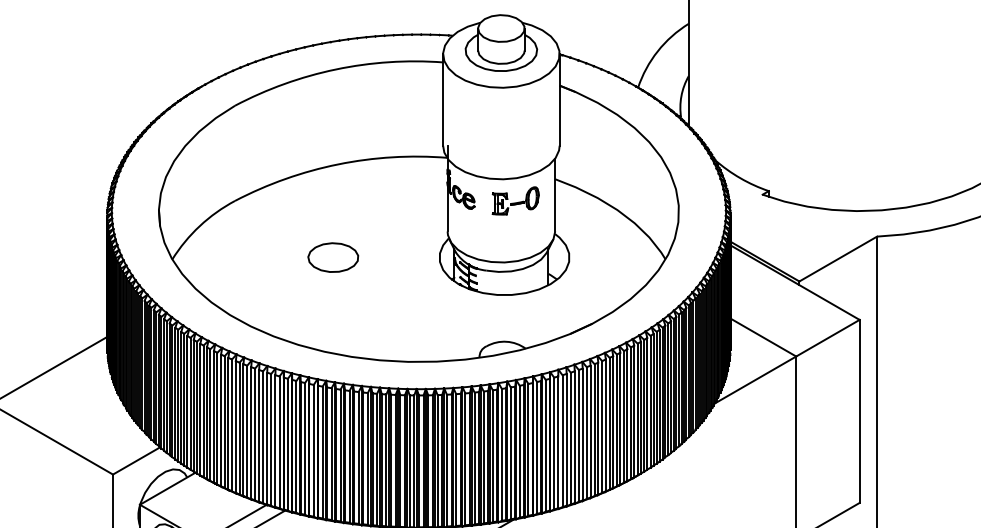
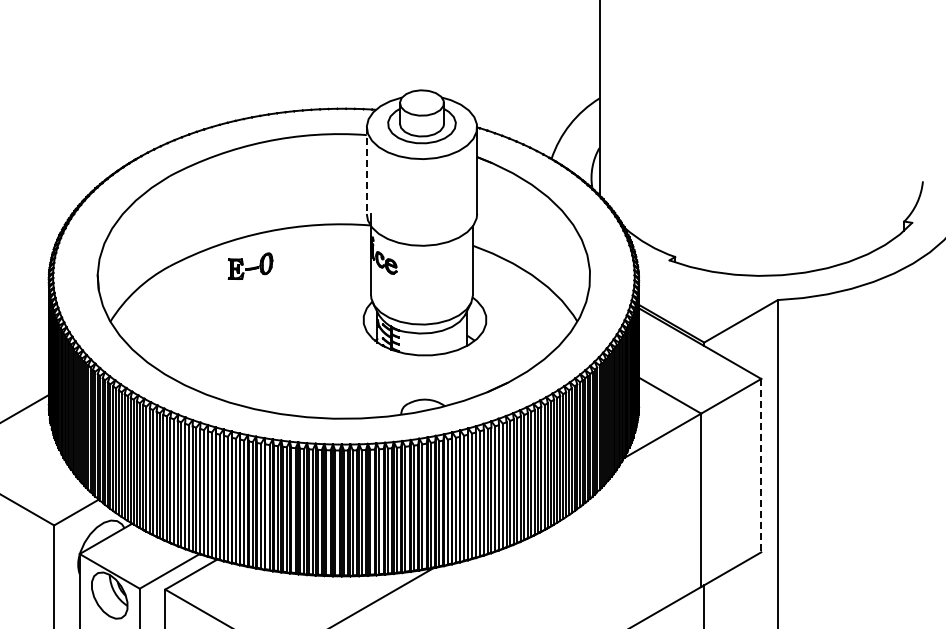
line: (442, 100) -> (366, 171), solid -> dashed
part: (515, 200) -> (250, 265), moved
part: (332, 257) -> (262, 319), removed
line: (859, 411) -> (761, 465), solid -> dashed

